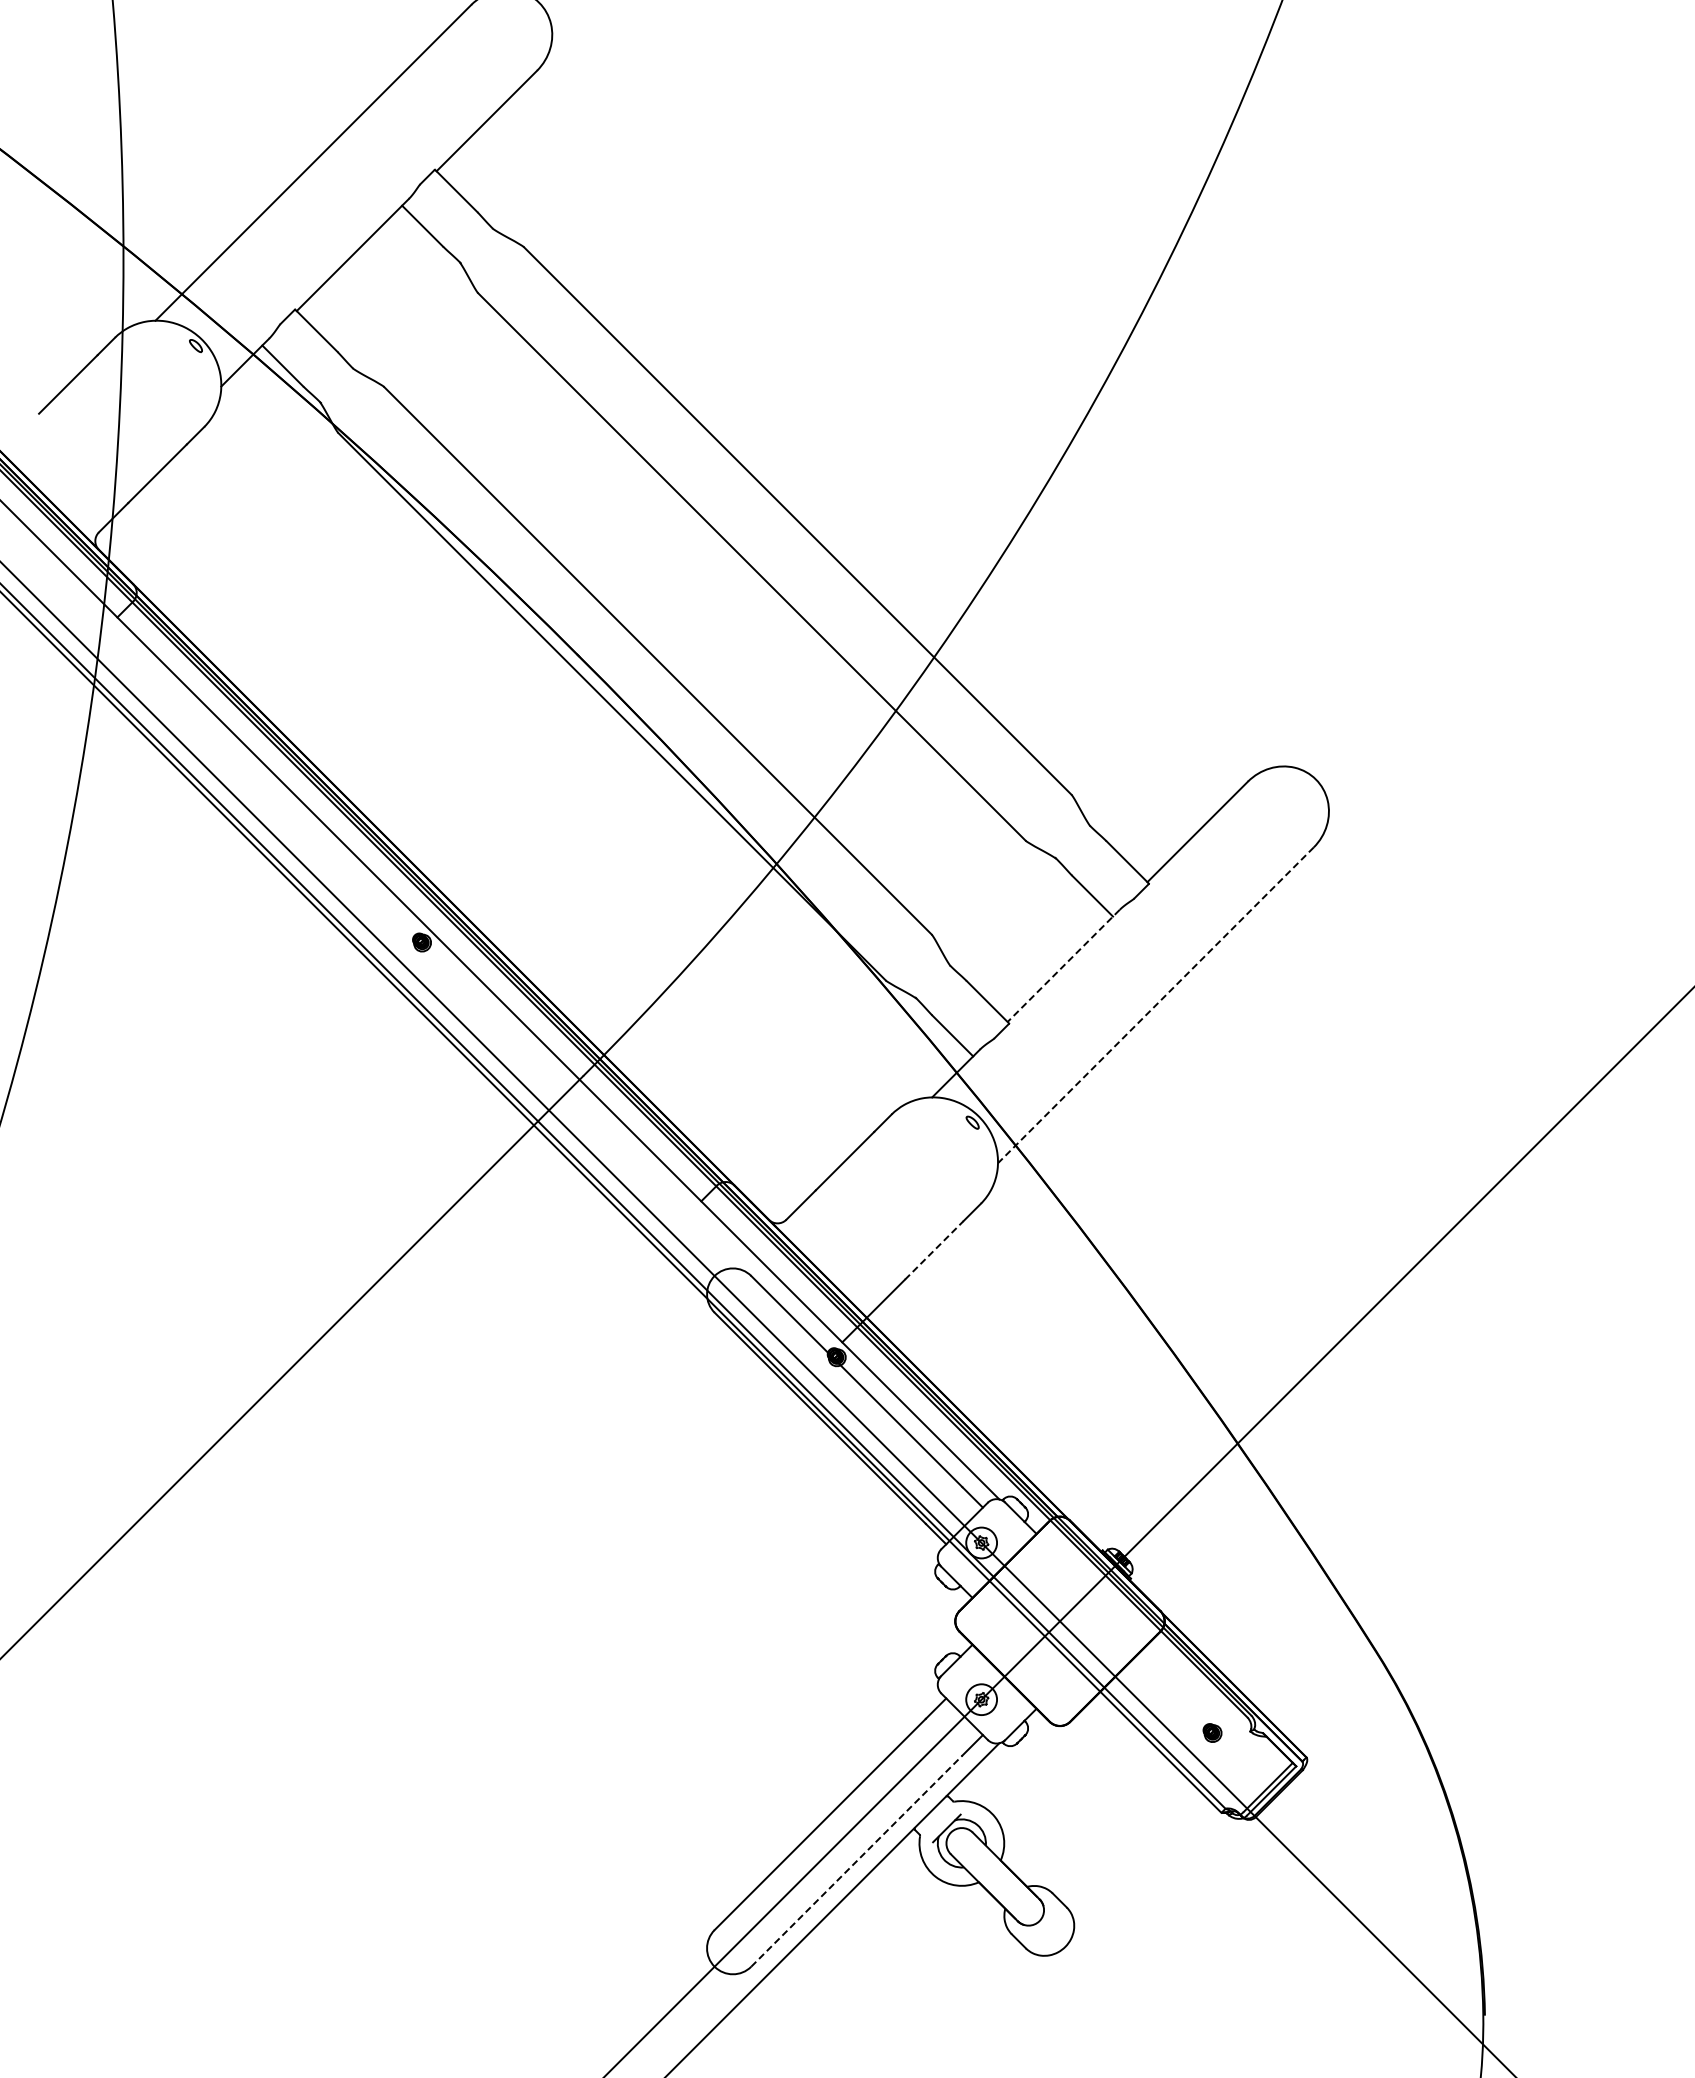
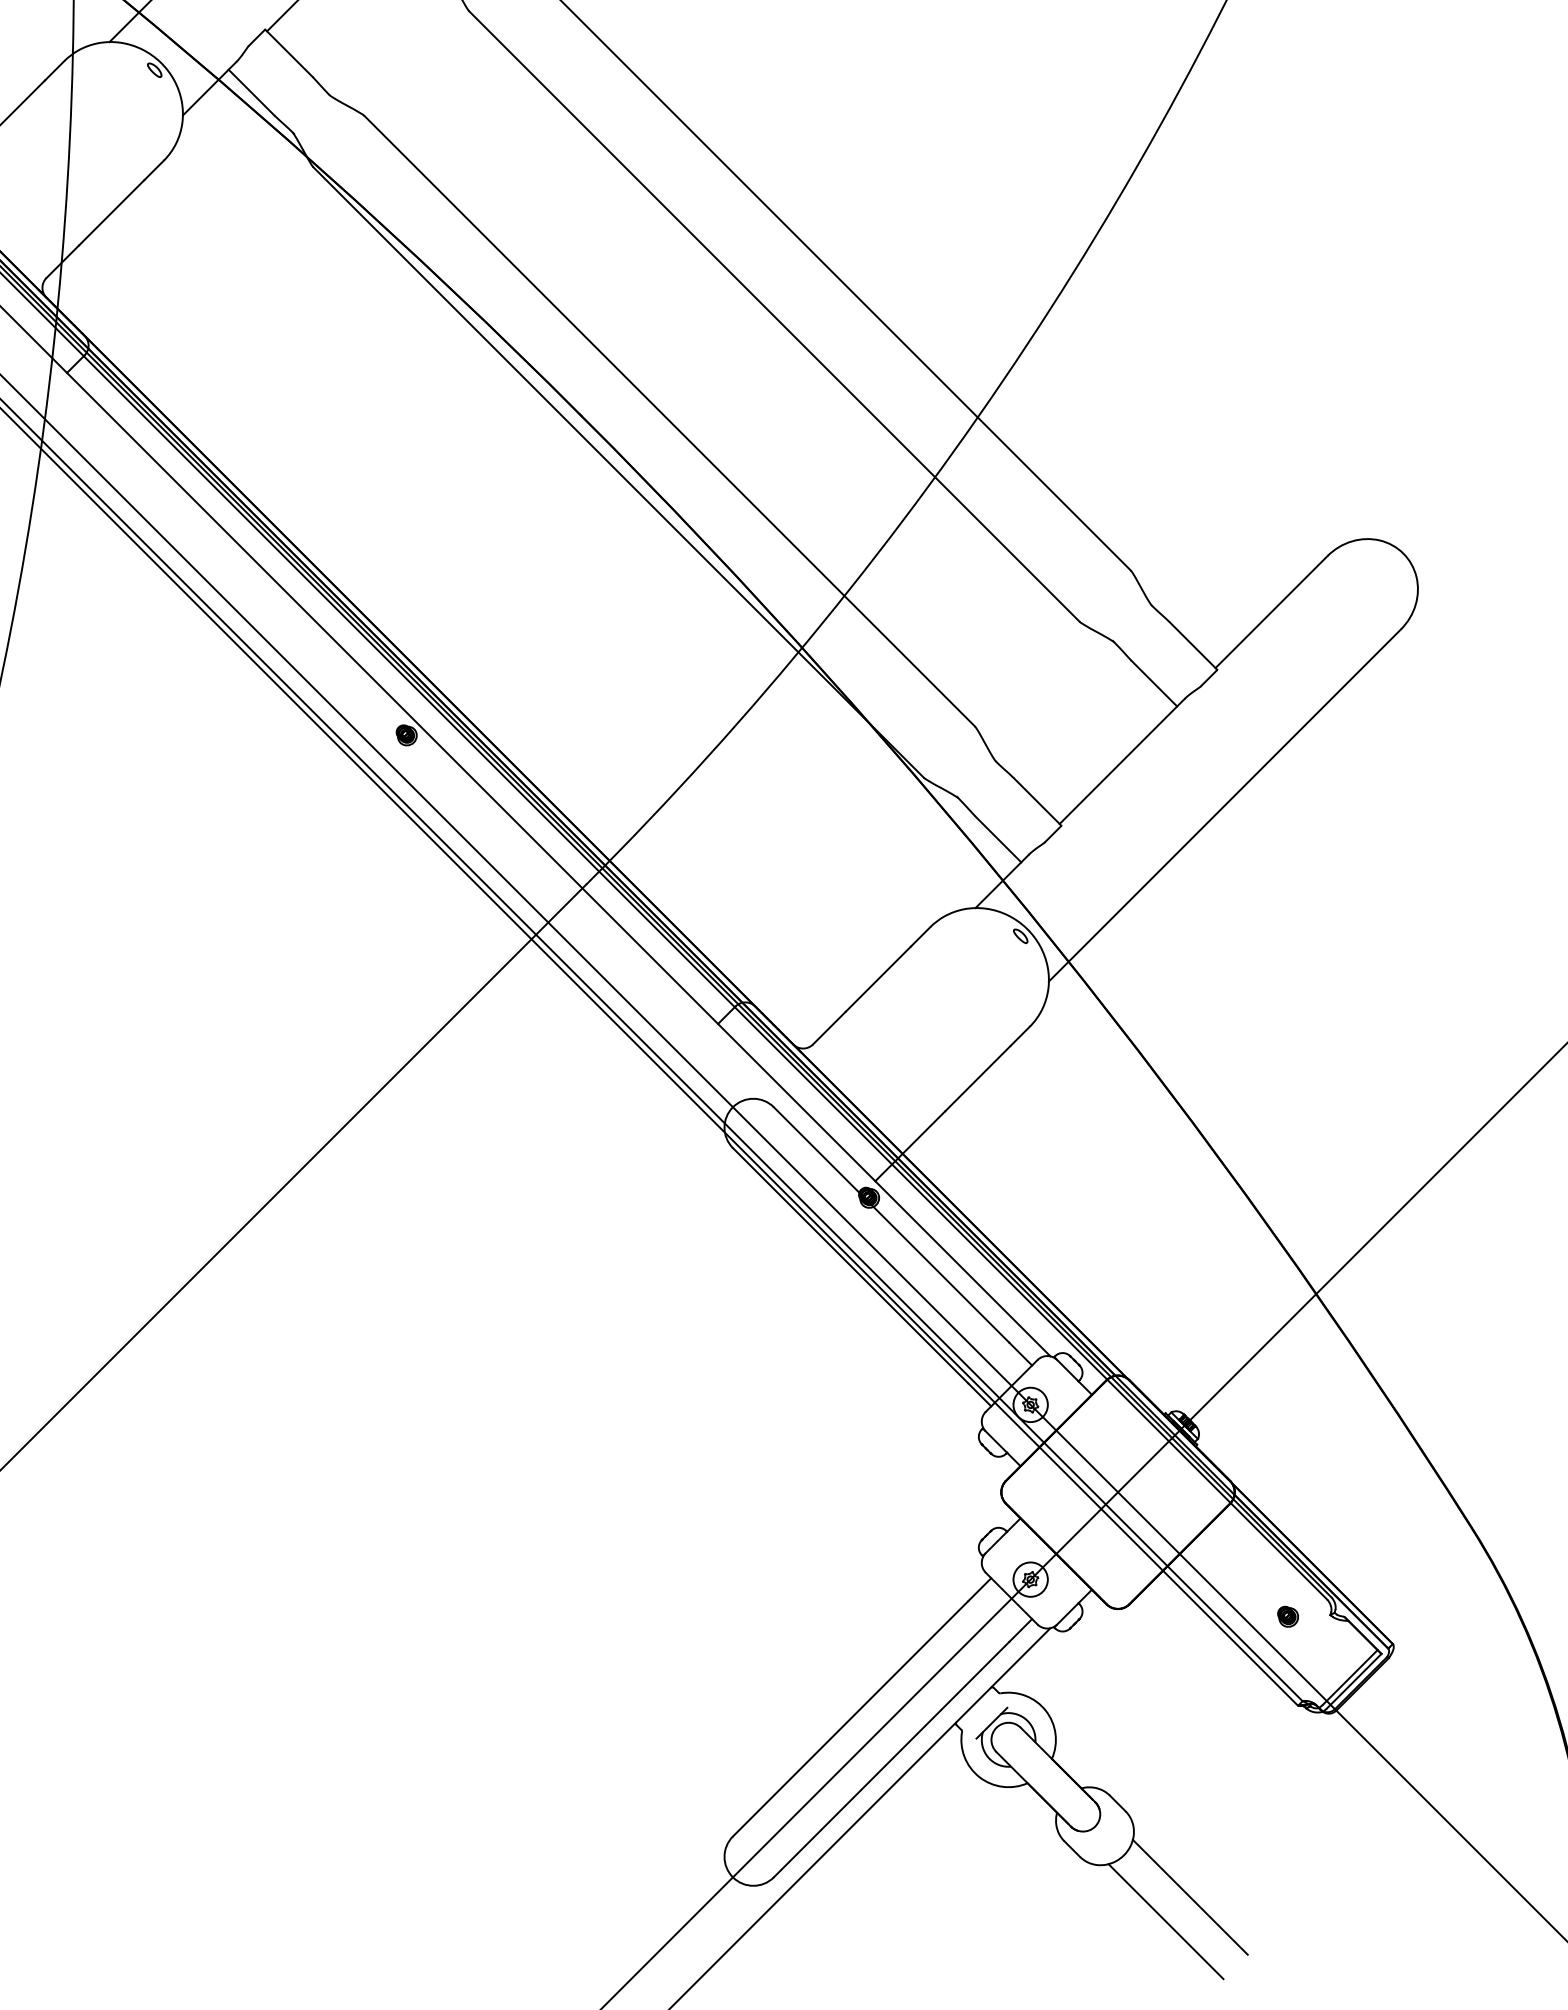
line: (1063, 966) -> (1121, 762), dashed -> solid
line: (1155, 1005) -> (1224, 805), dashed -> solid
line: (934, 1250) -> (978, 1078), dashed -> solid
line: (857, 1860) -> (892, 1758), dashed -> solid
line: (1124, 1984) -> (1189, 1897), added
line: (1102, 2005) -> (1165, 1920), added

